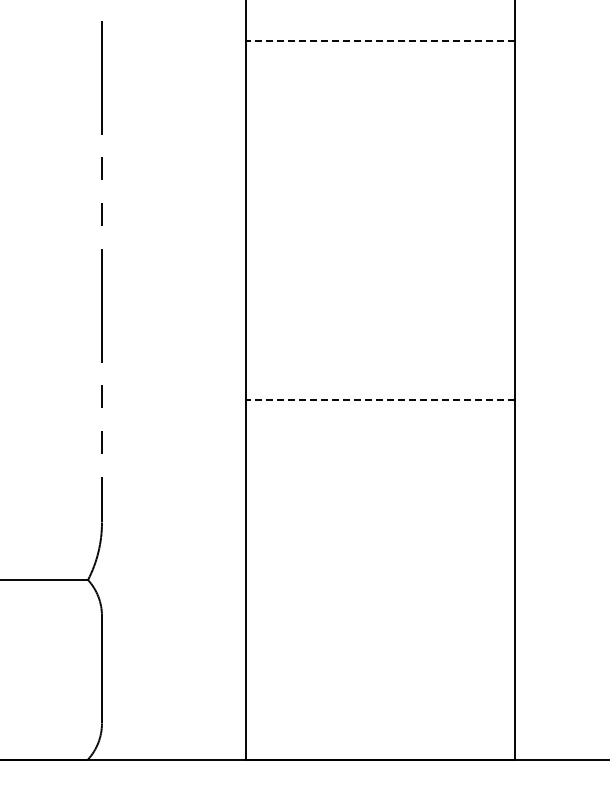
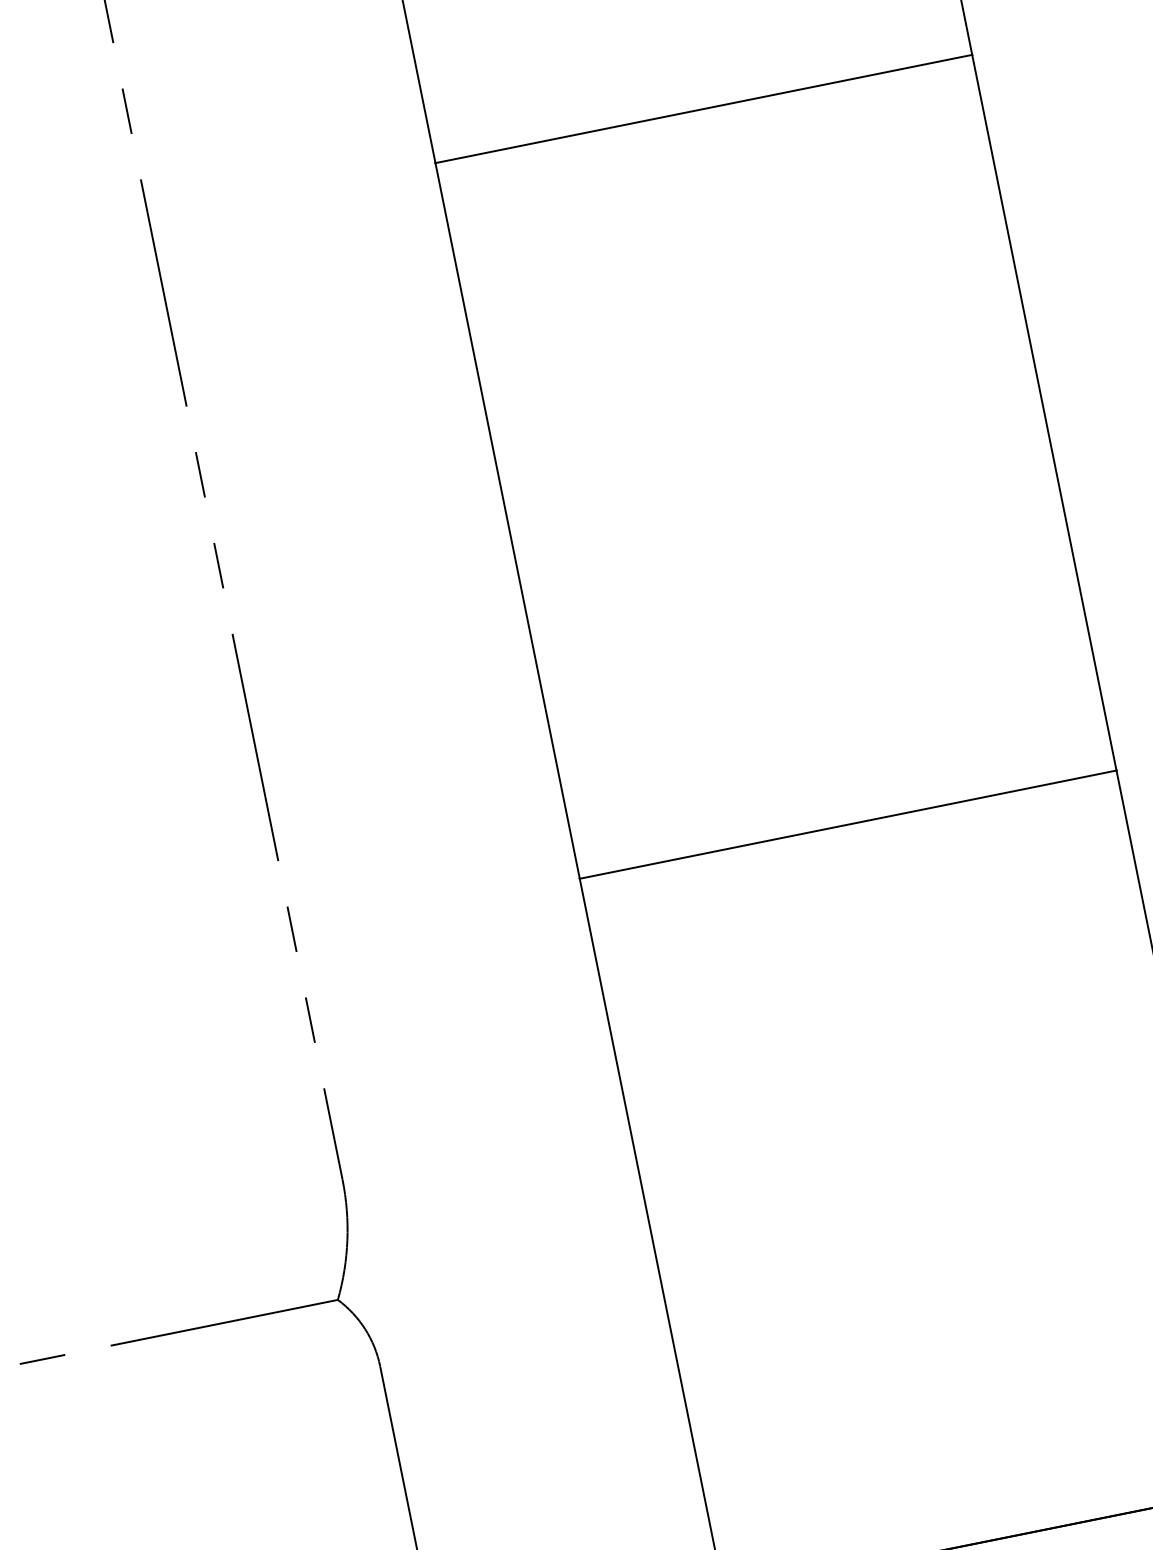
line: (380, 41) -> (704, 109), dashed -> solid
line: (380, 400) -> (848, 824), dashed -> solid

